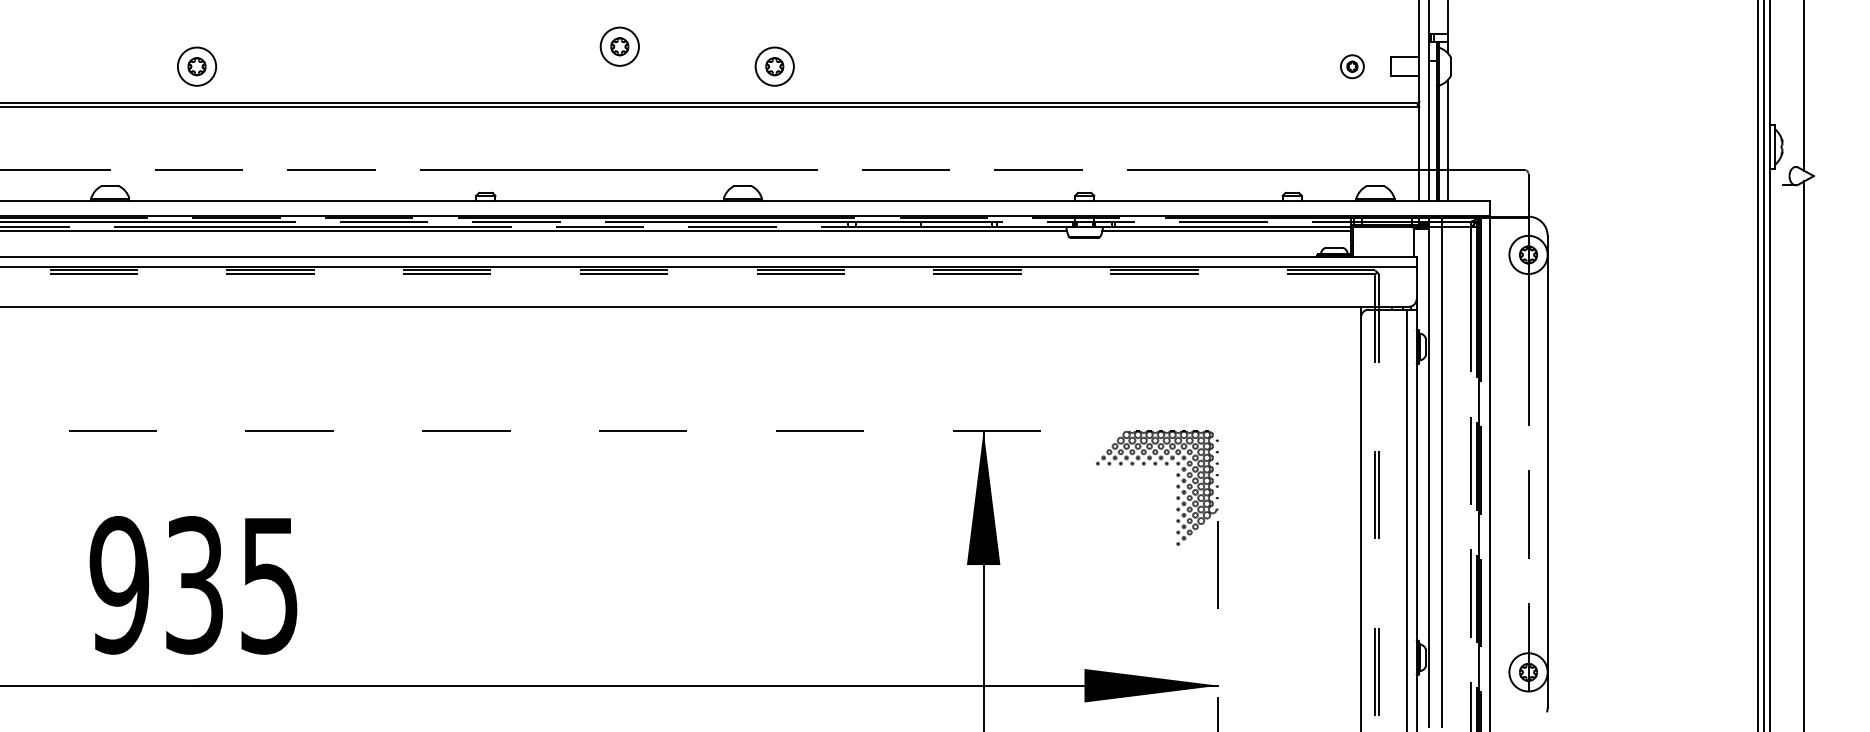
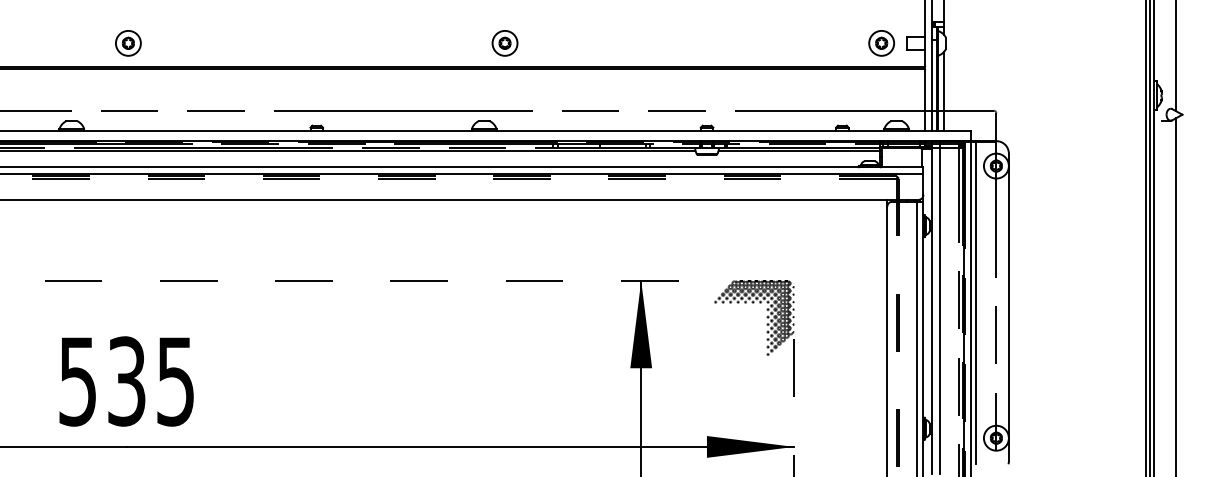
part: (618, 46) -> (403, 30), removed
part: (1352, 66) -> (881, 43), size x1.67
line: (1497, 464) -> (976, 302), added
text: (118, 585) -> (77, 381), 935 -> 535

